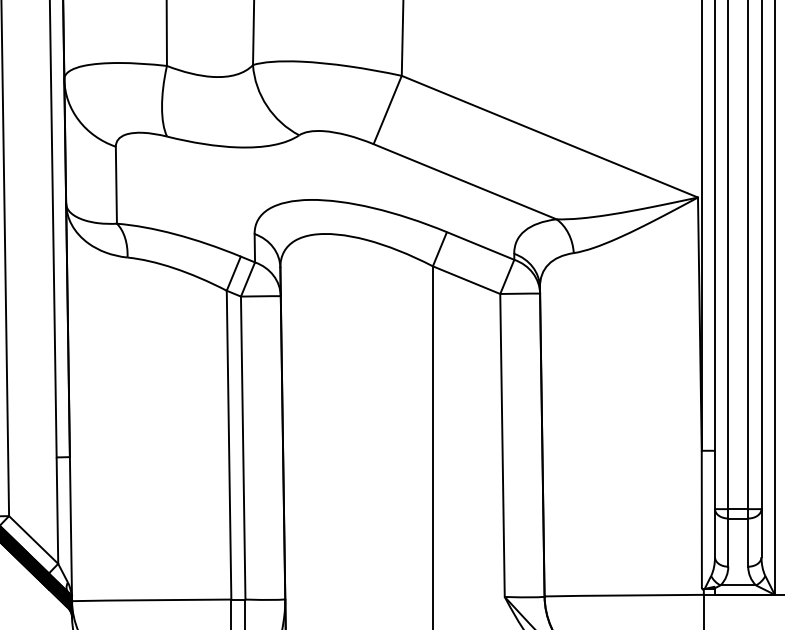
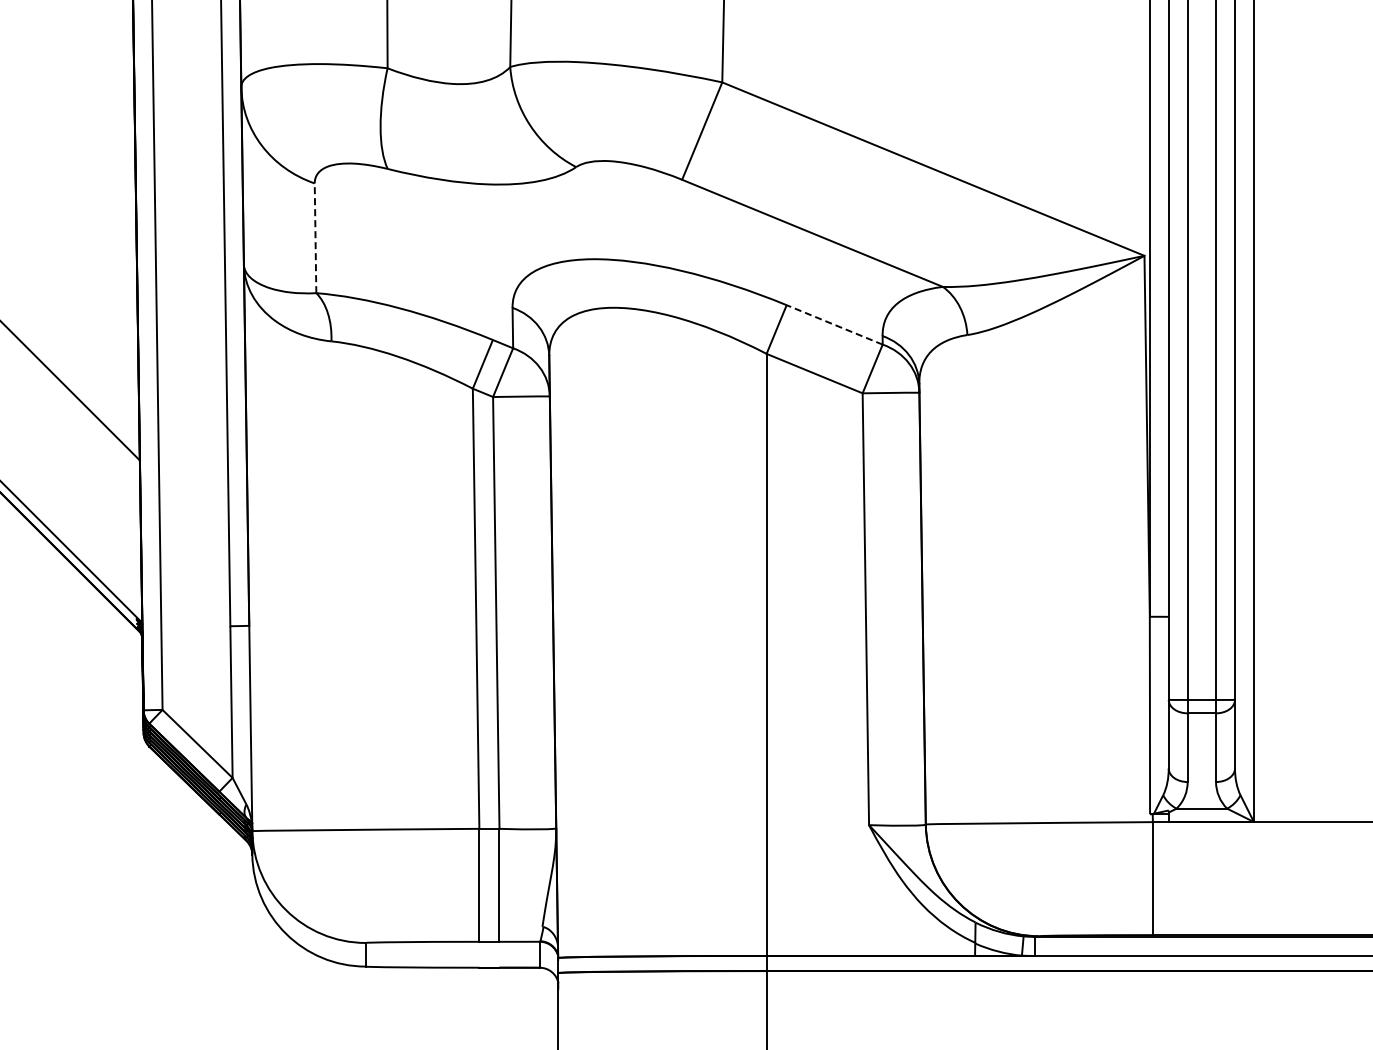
line: (116, 185) -> (315, 238), solid -> dashed
line: (480, 245) -> (834, 324), solid -> dashed

